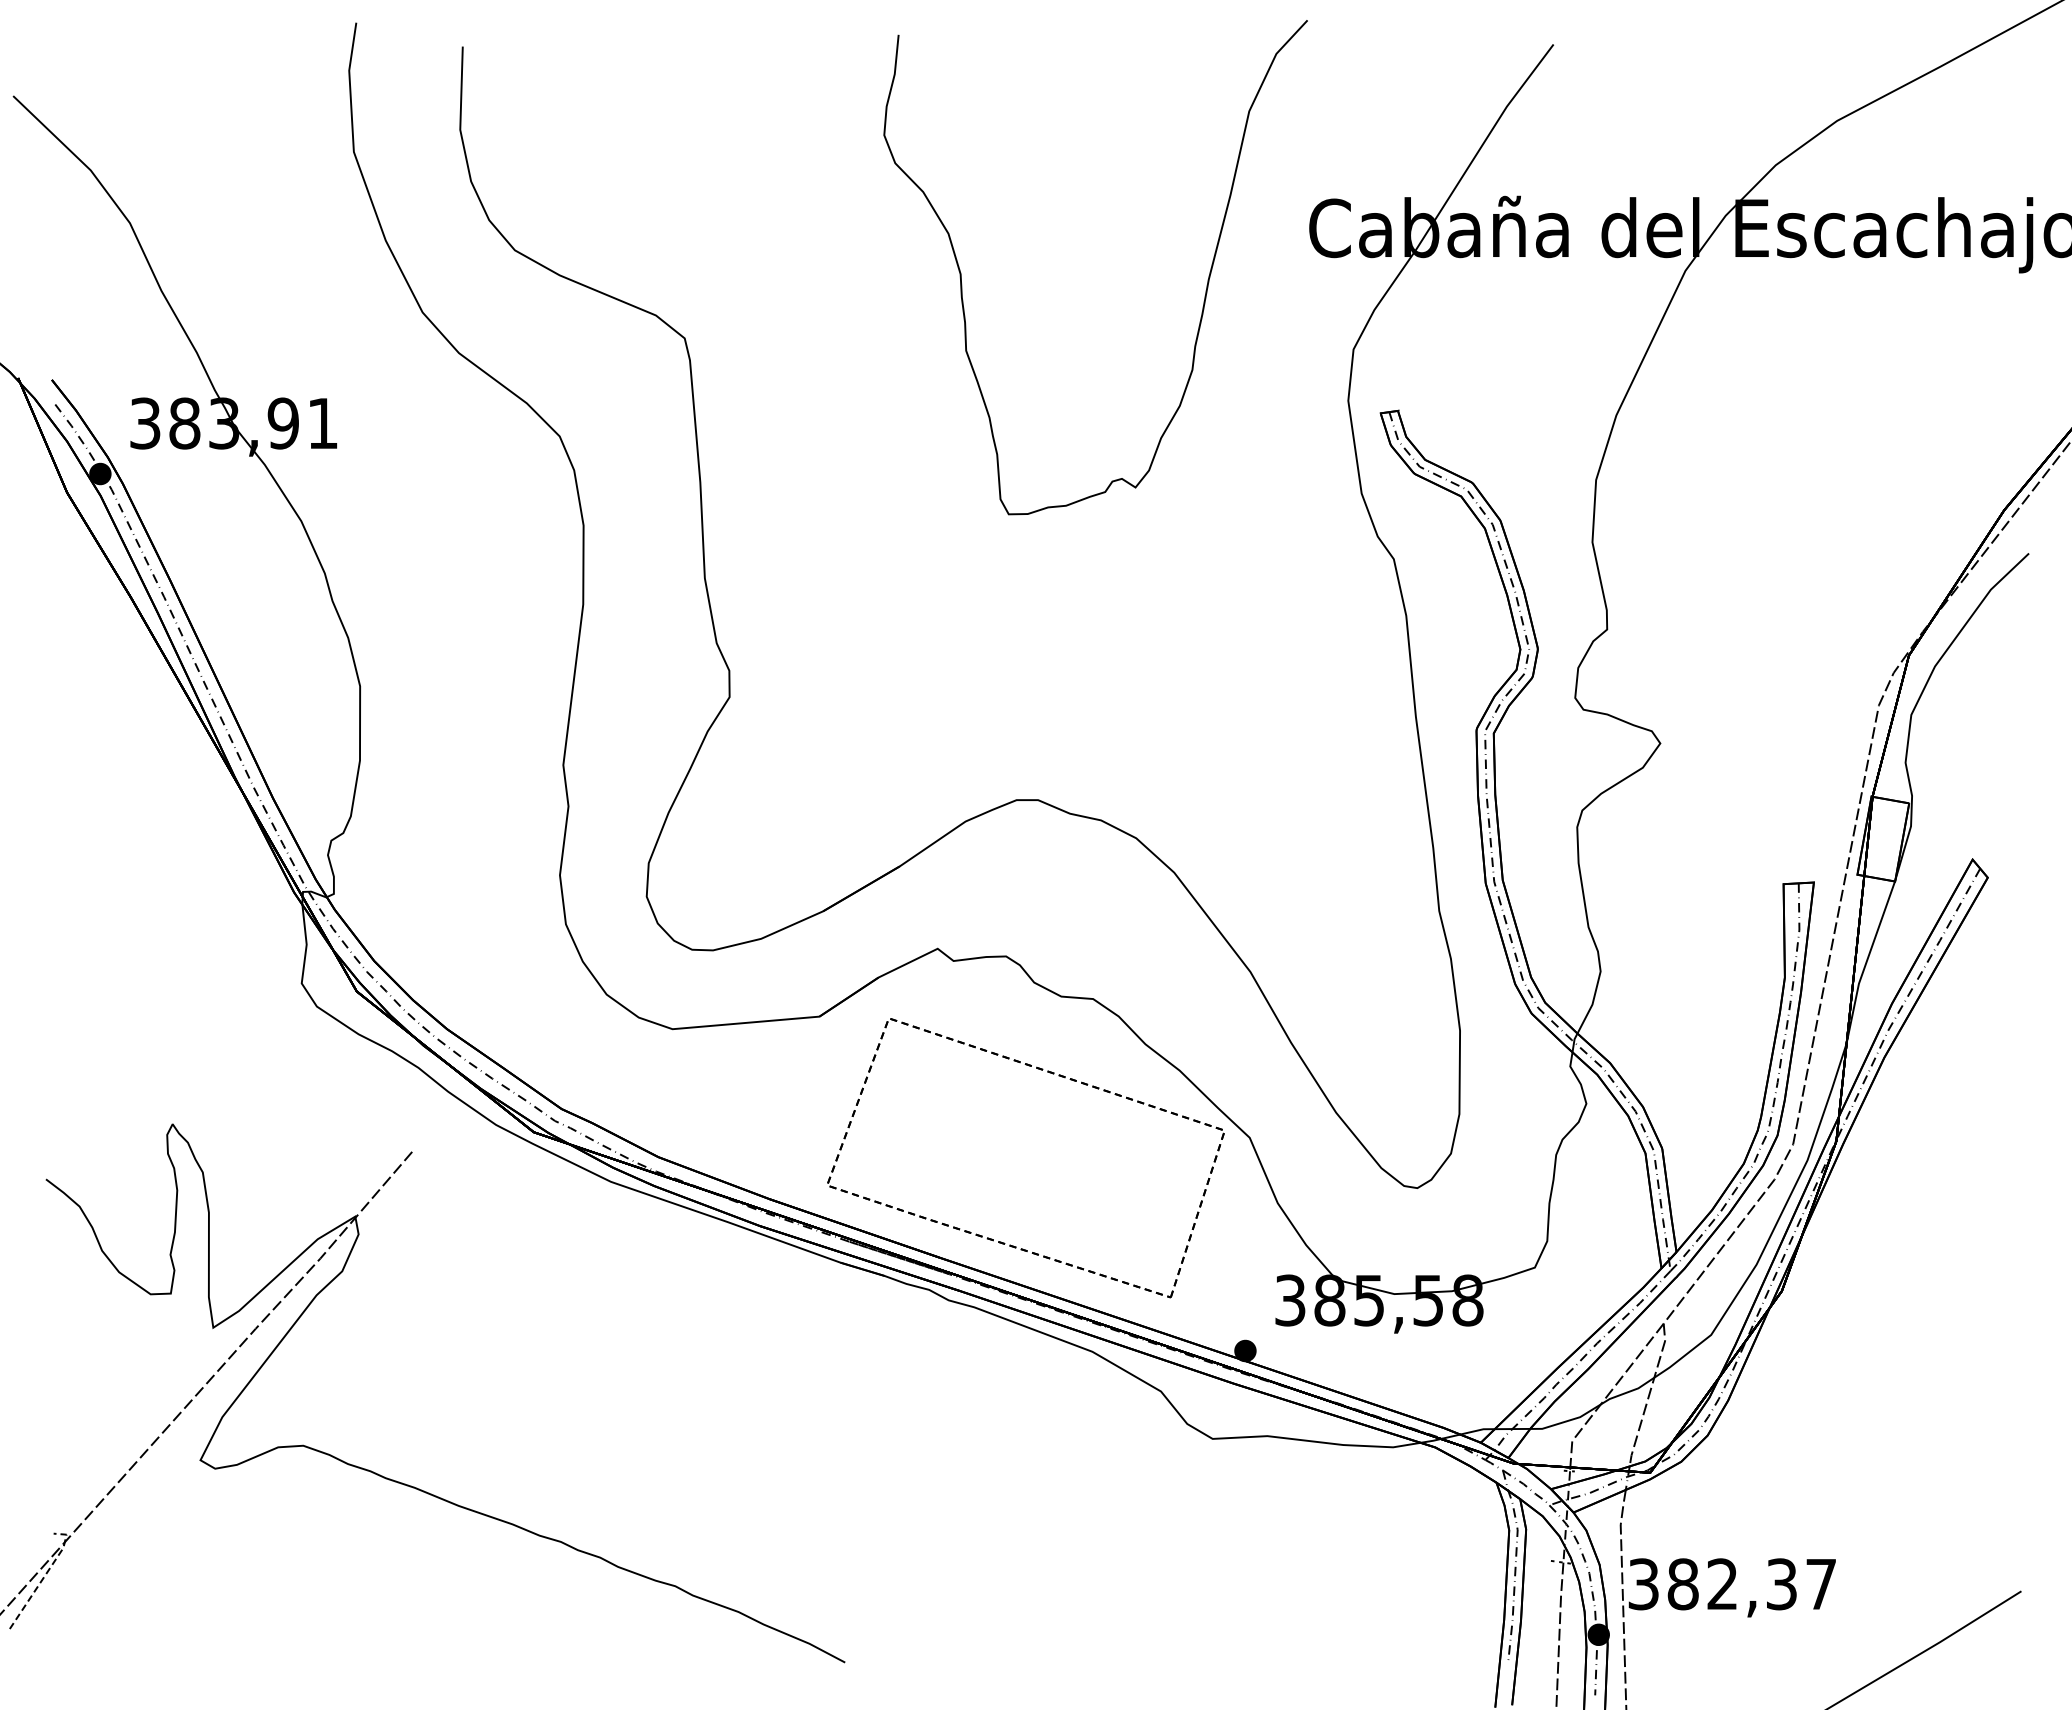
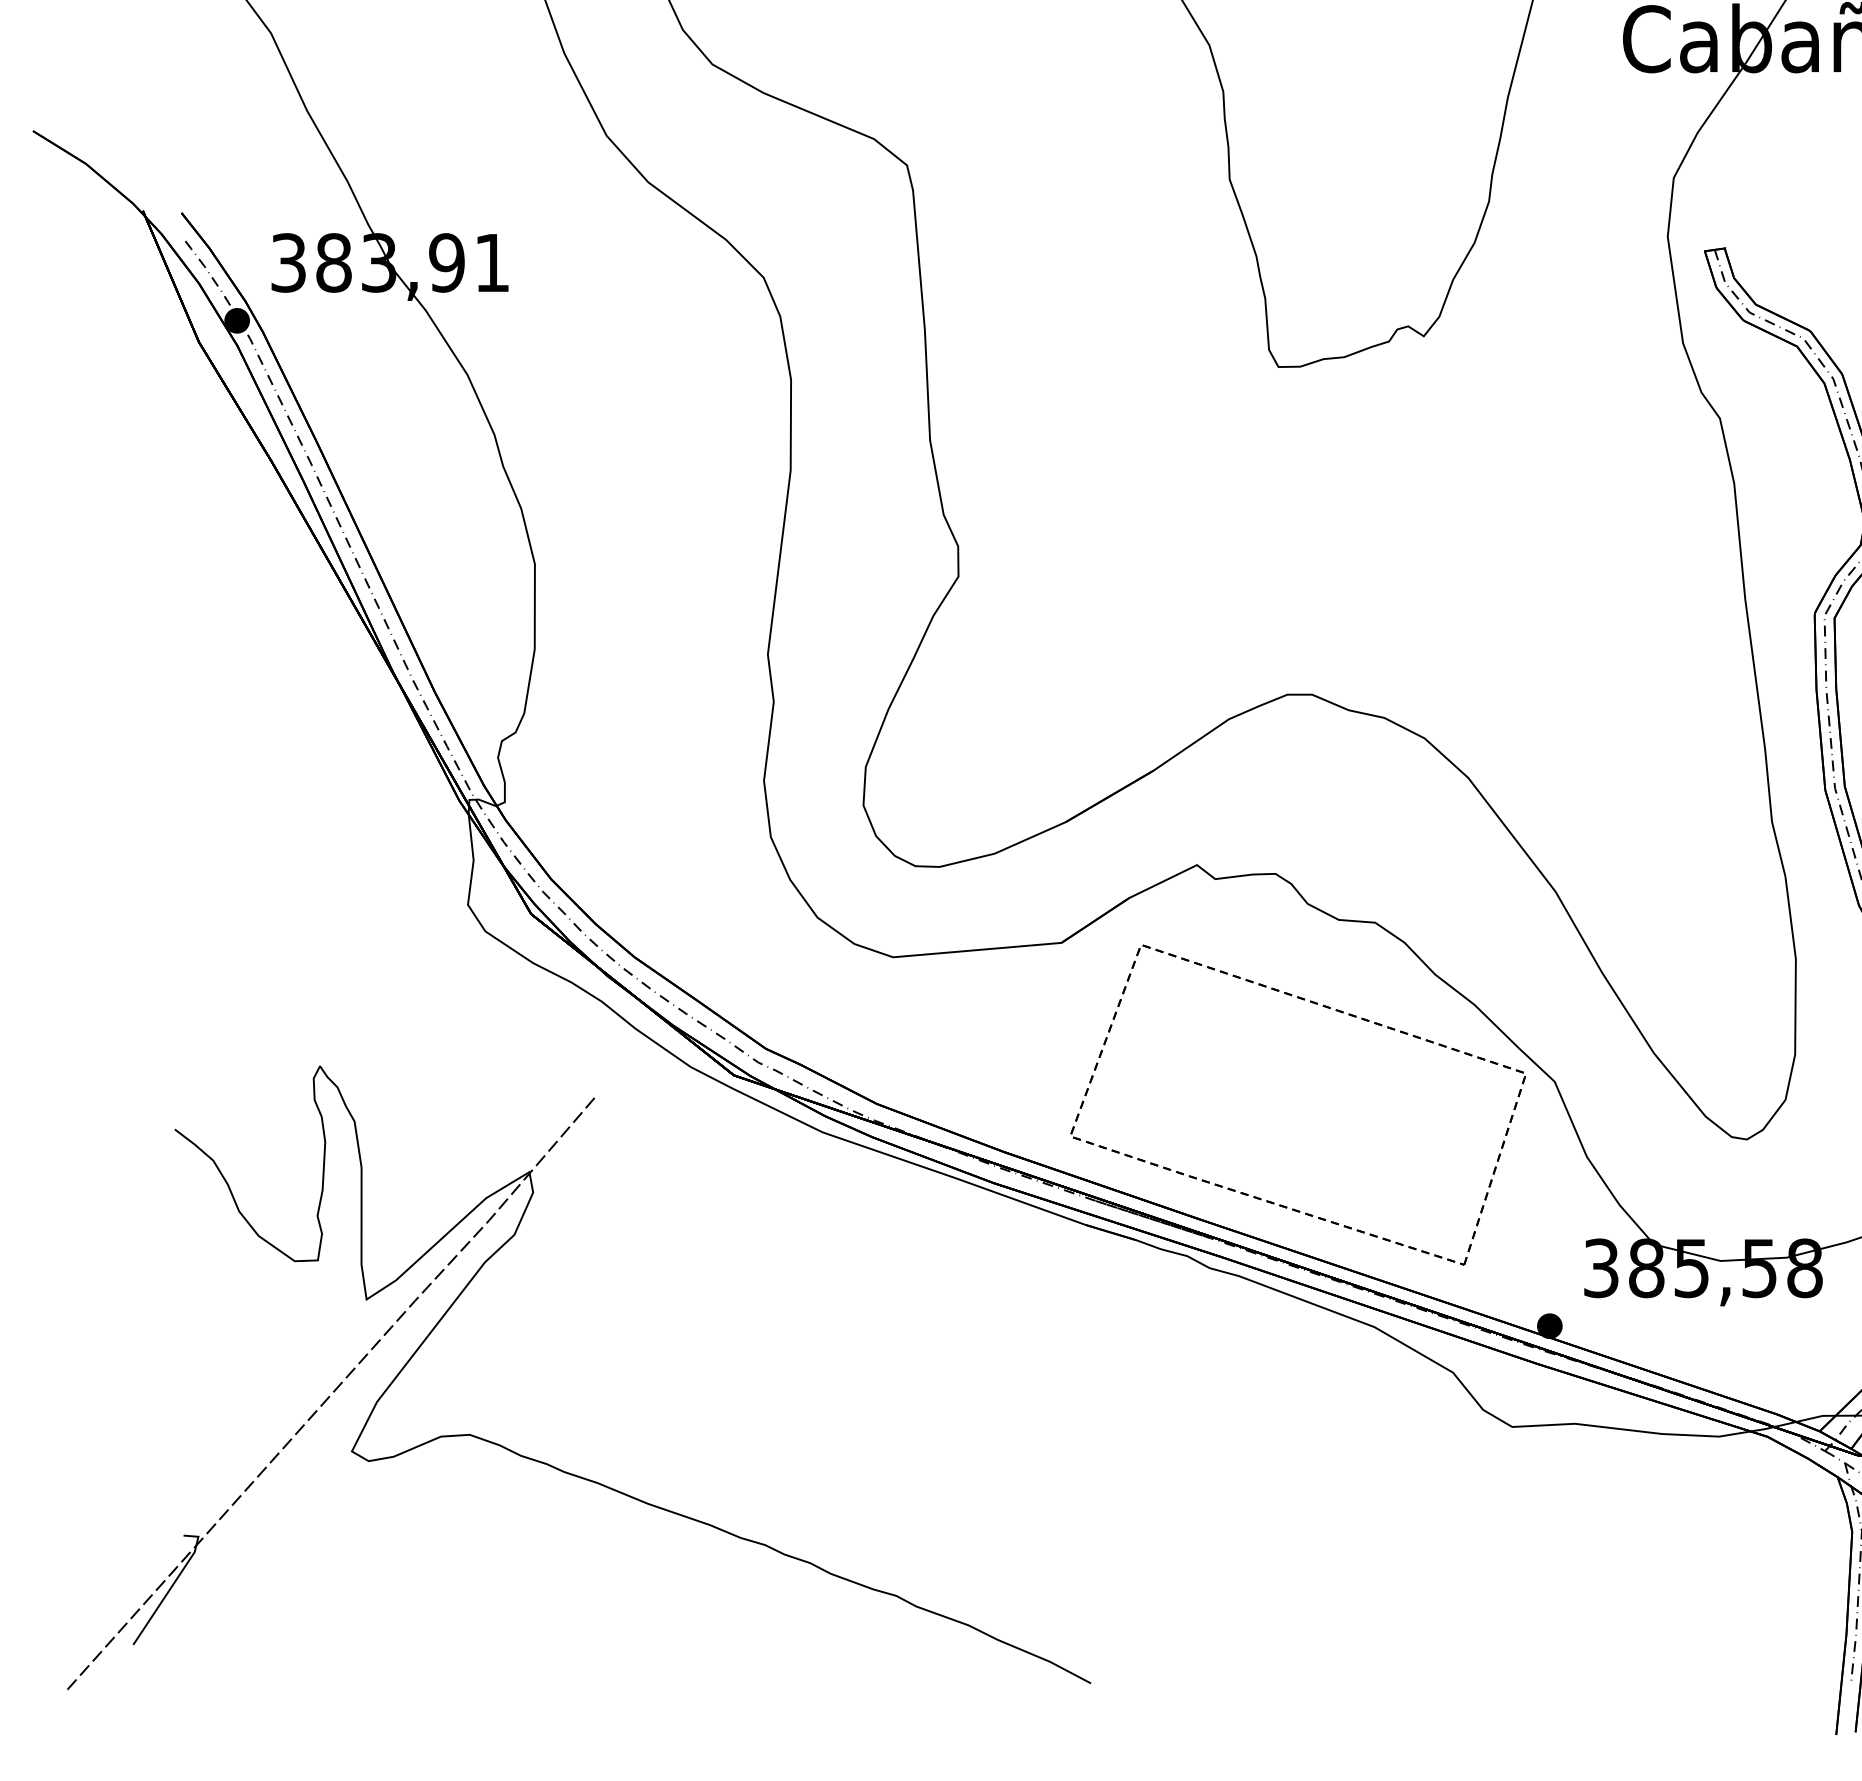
line: (44, 1576) -> (173, 1584), dashed -> solid

